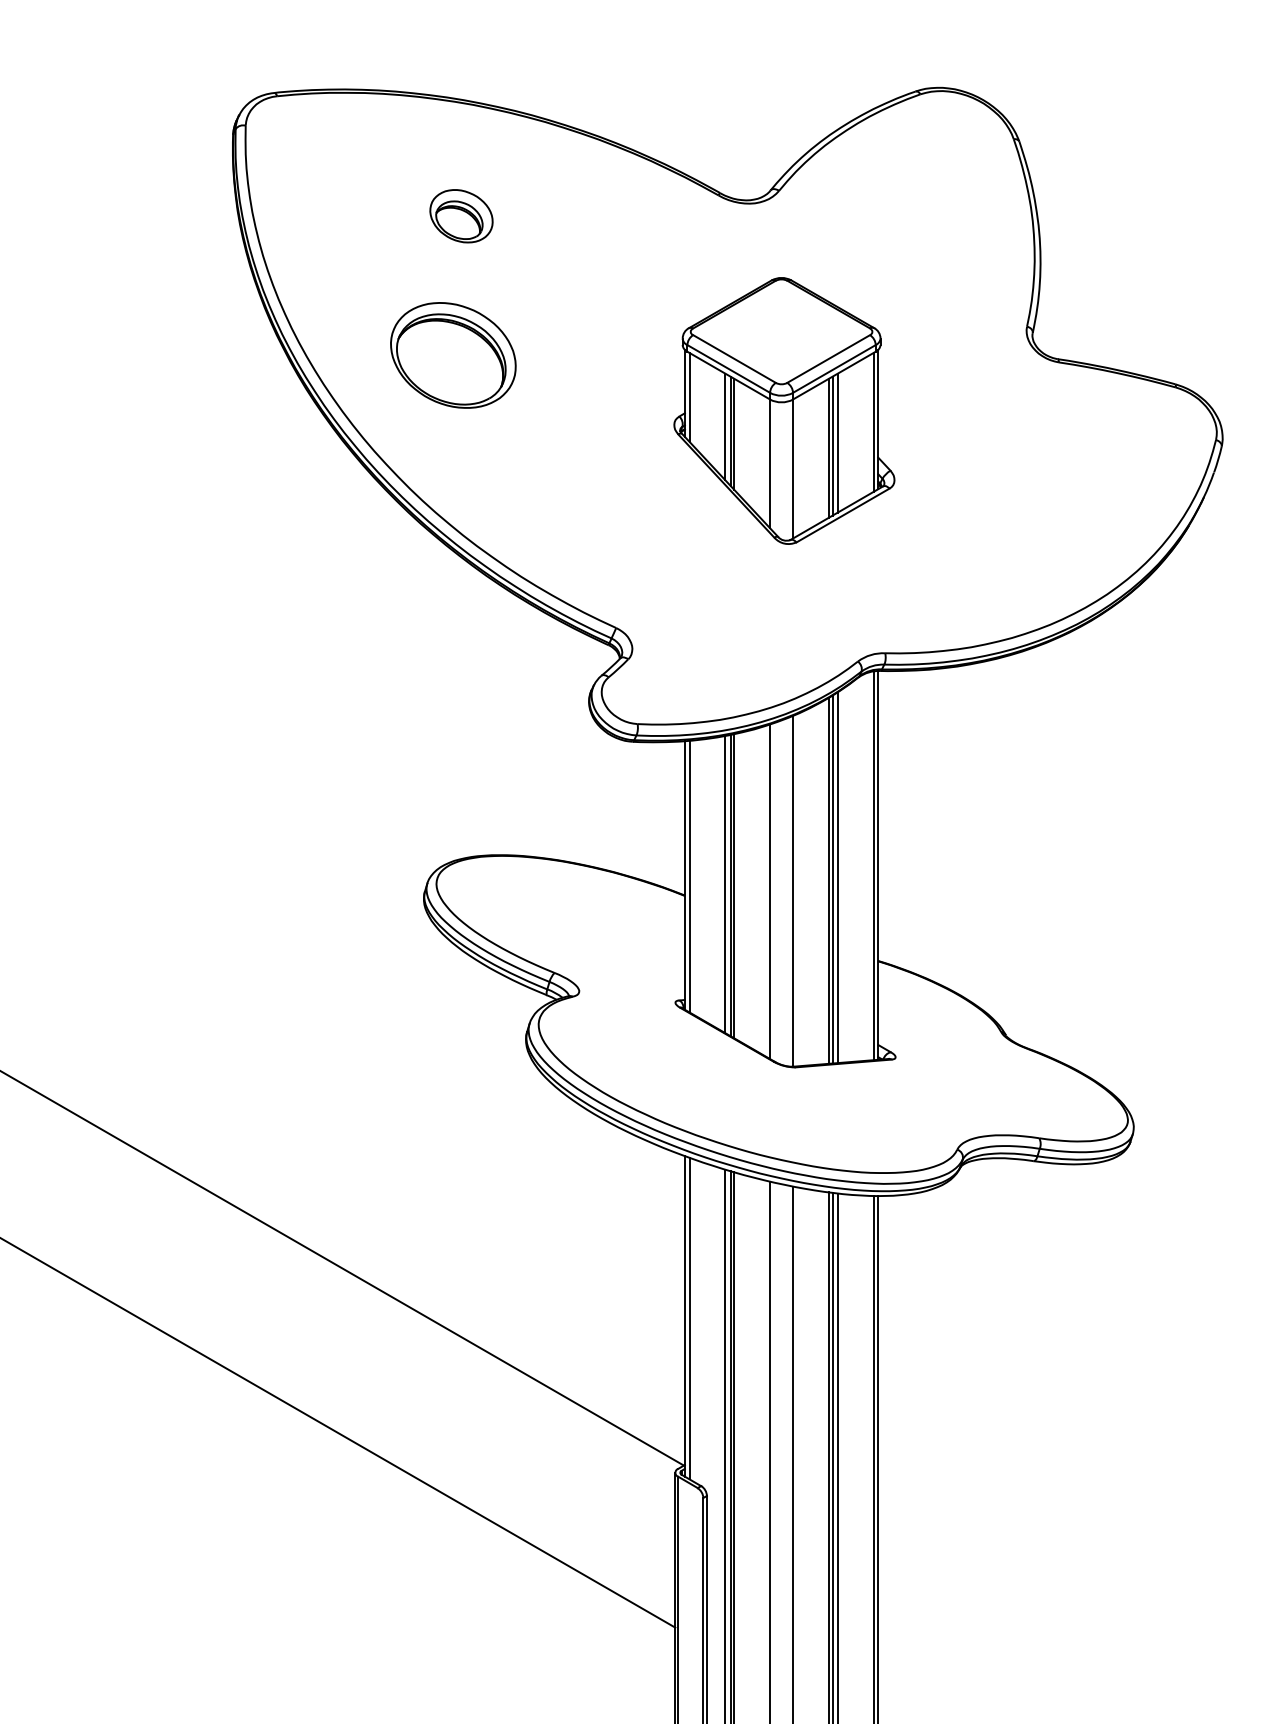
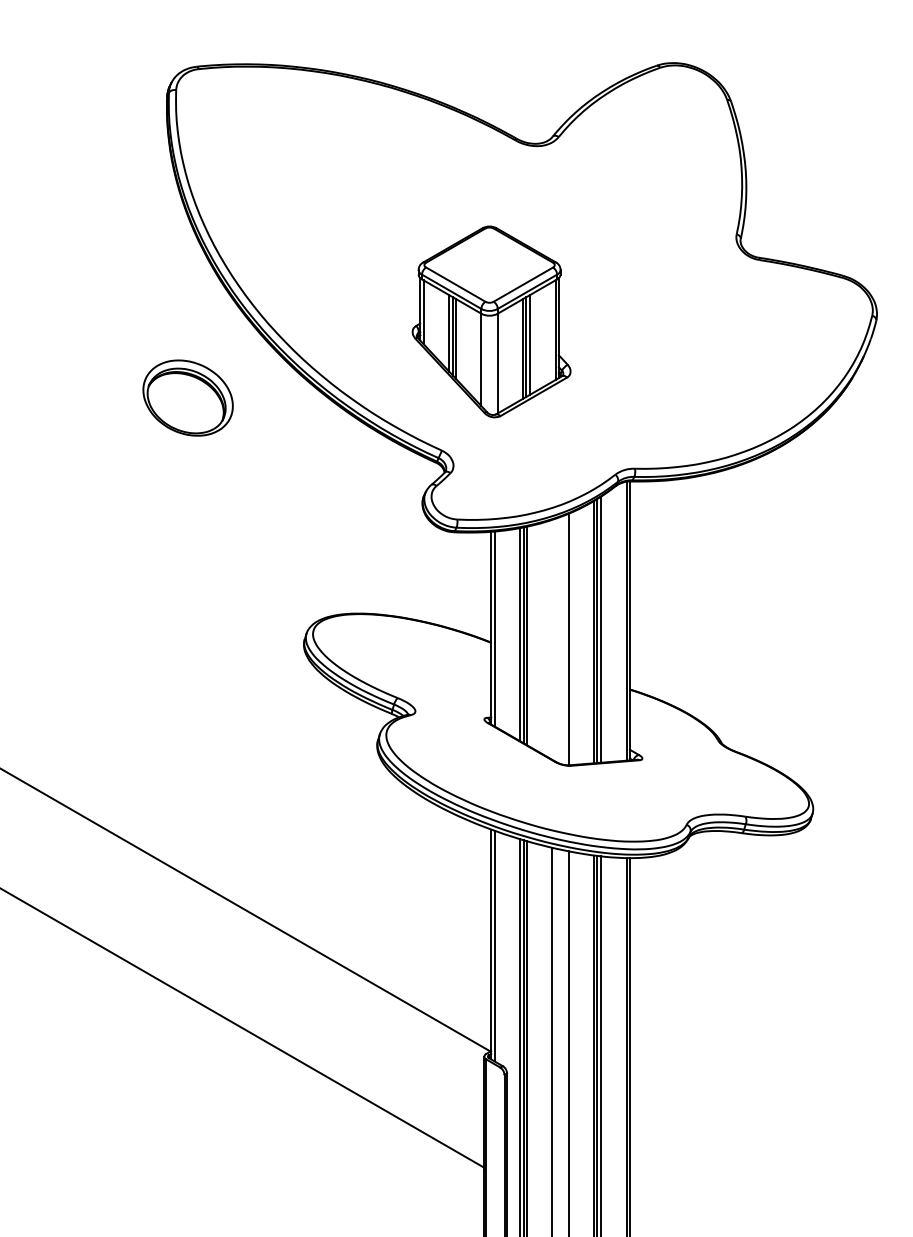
part: (460, 215) -> (330, 154), removed
part: (452, 354) -> (187, 397), moved
part: (784, 410) -> (491, 321), moved
line: (770, 891) -> (552, 639), removed

